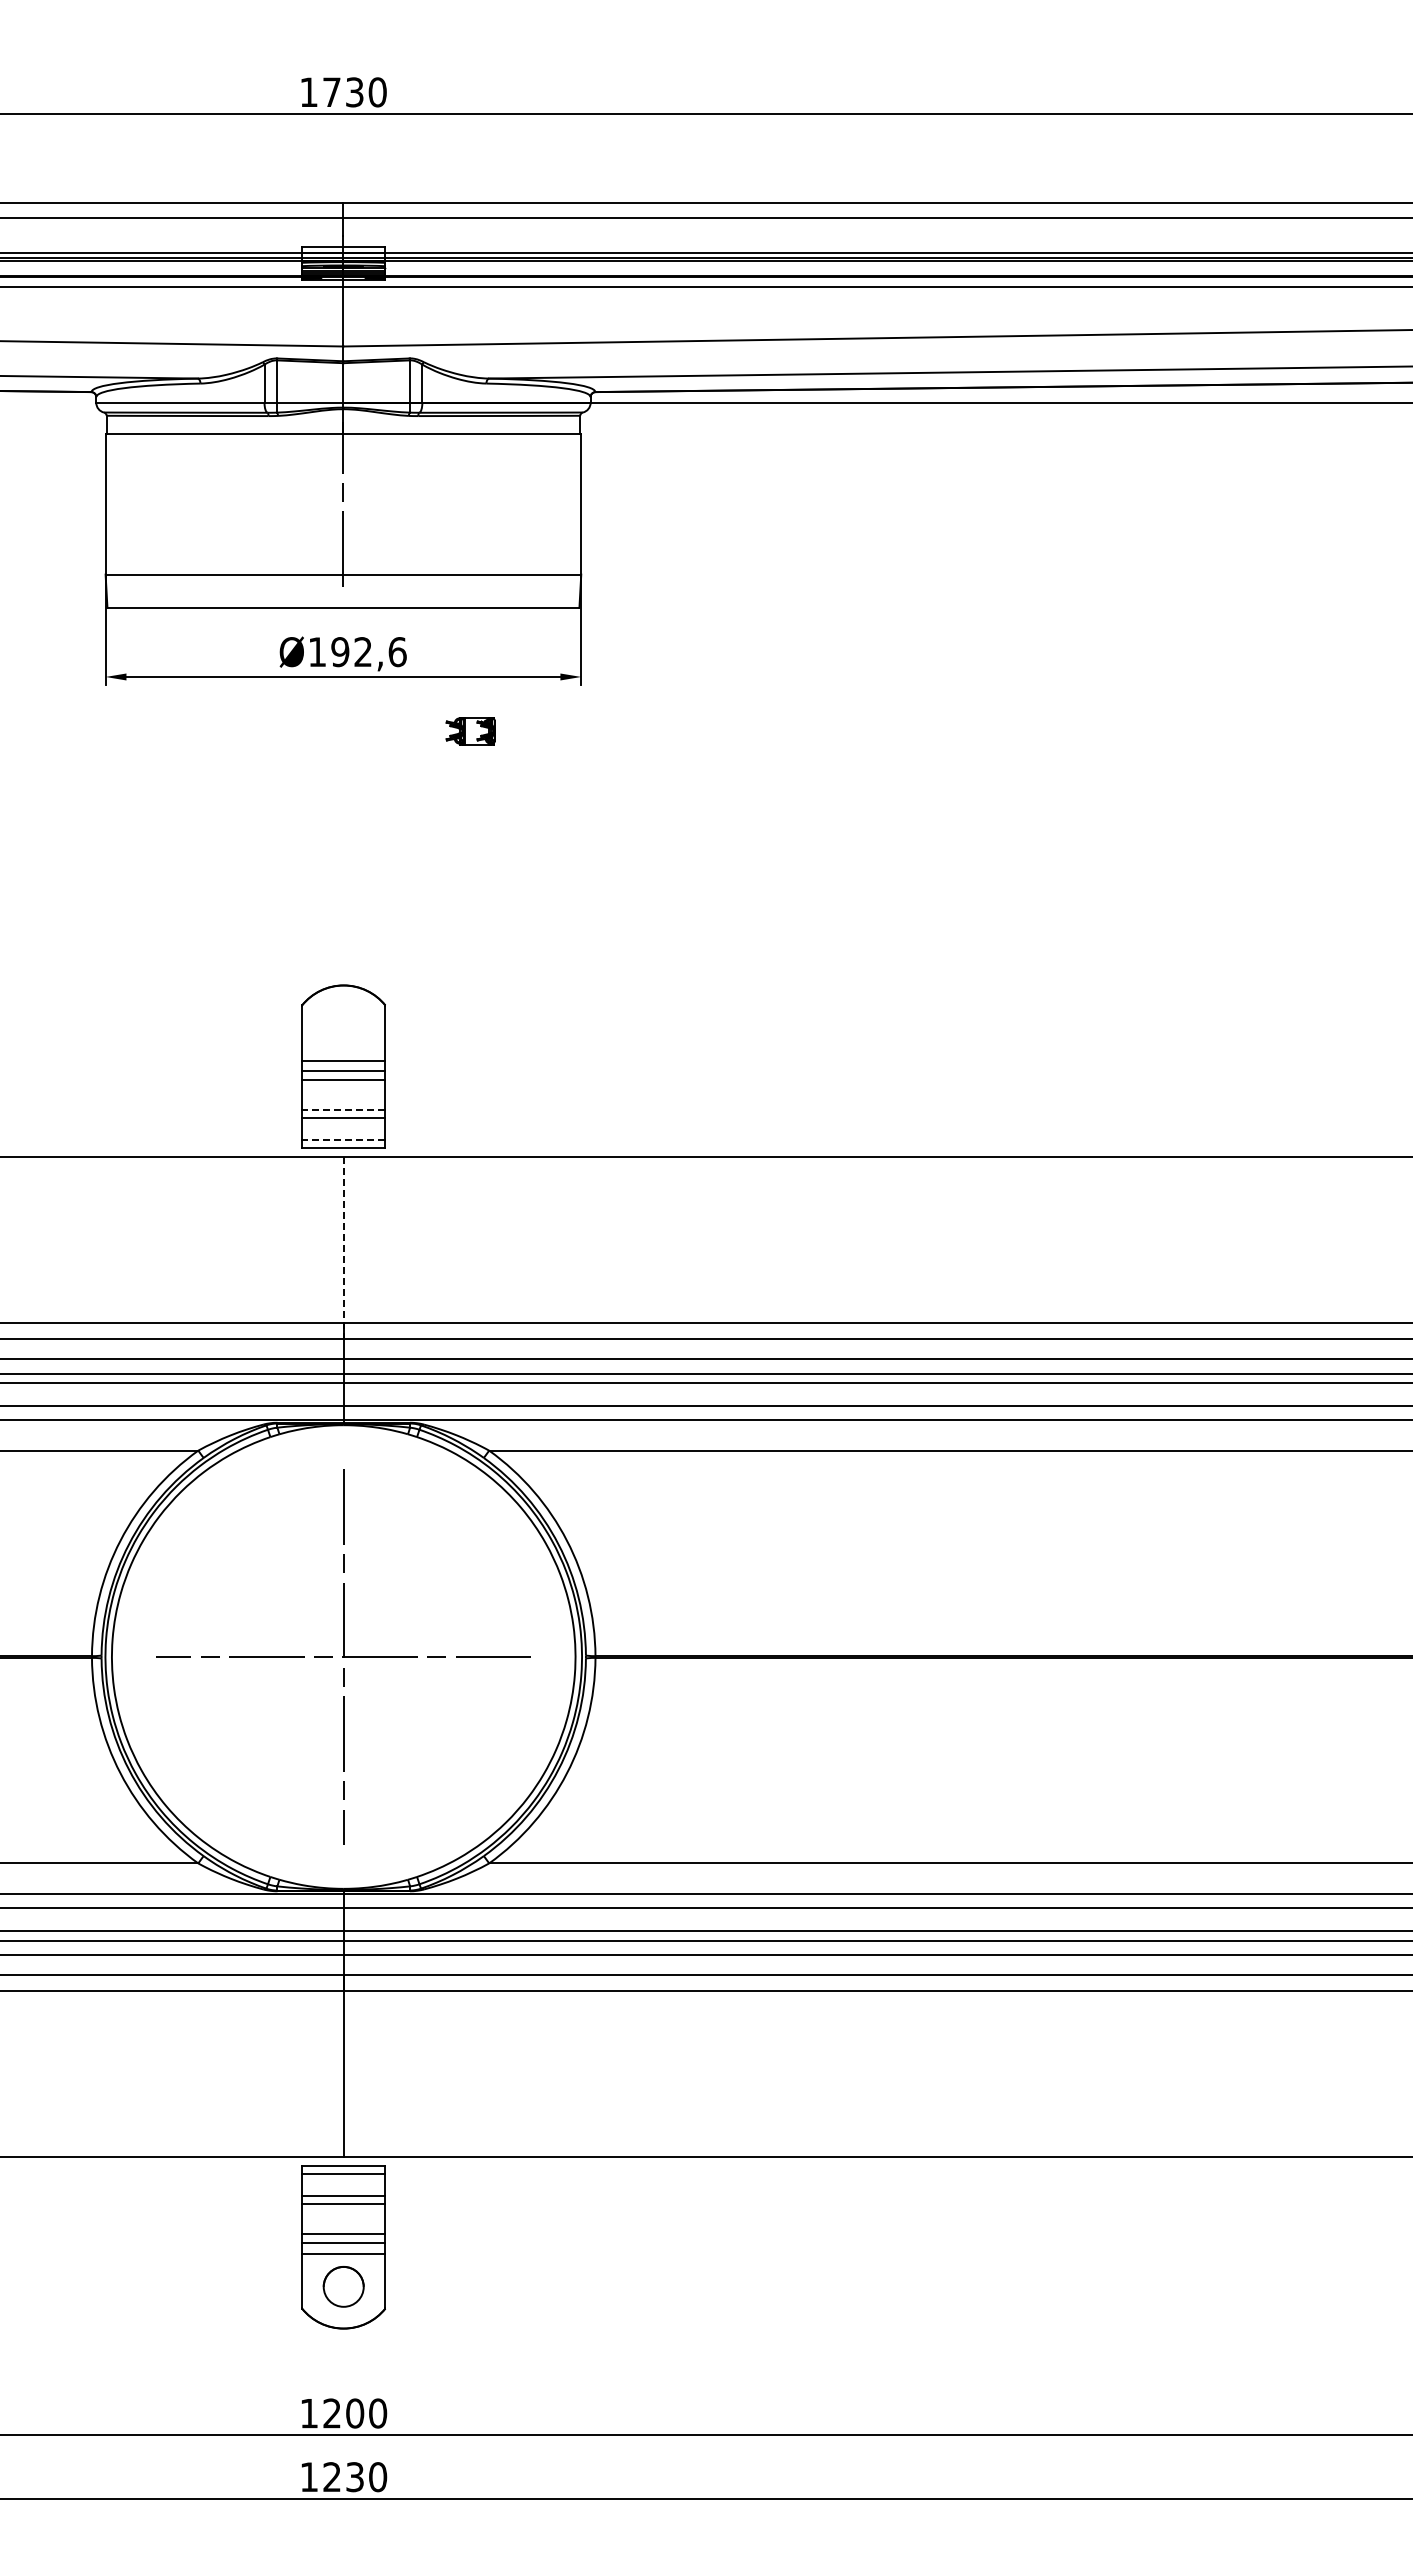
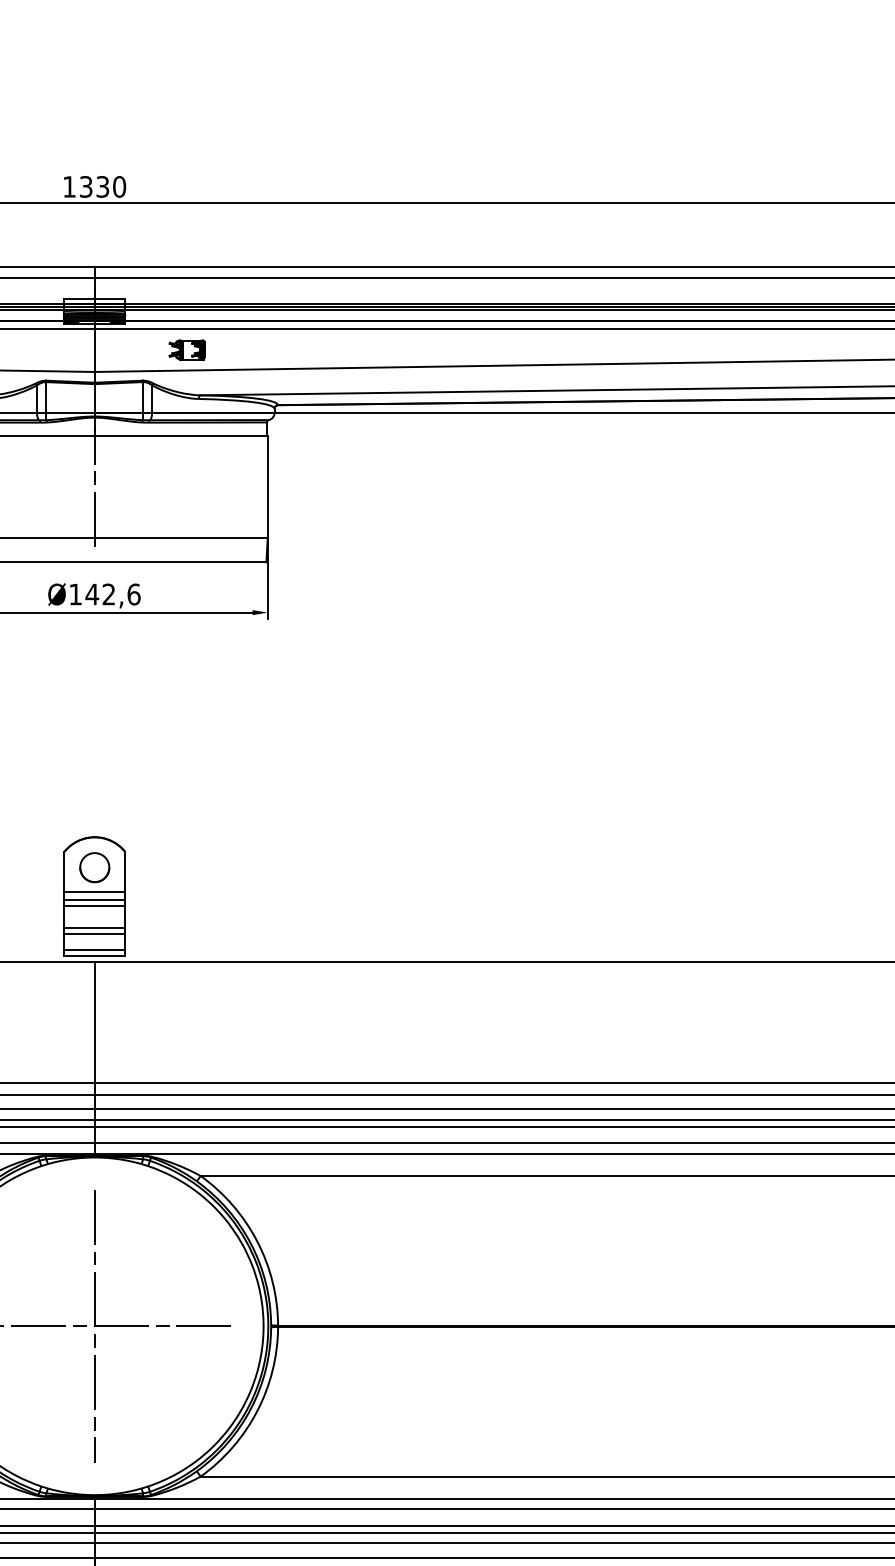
text: (331, 92) -> (85, 187), 1730 -> 1330
text: (339, 652) -> (91, 594), Ø192,6 -> Ø142,6
part: (470, 731) -> (187, 350), moved
part: (343, 1027) -> (94, 867), added
line: (343, 1110) -> (94, 928), dashed -> solid
line: (343, 1139) -> (94, 949), dashed -> solid
line: (343, 1248) -> (94, 1028), dashed -> solid

